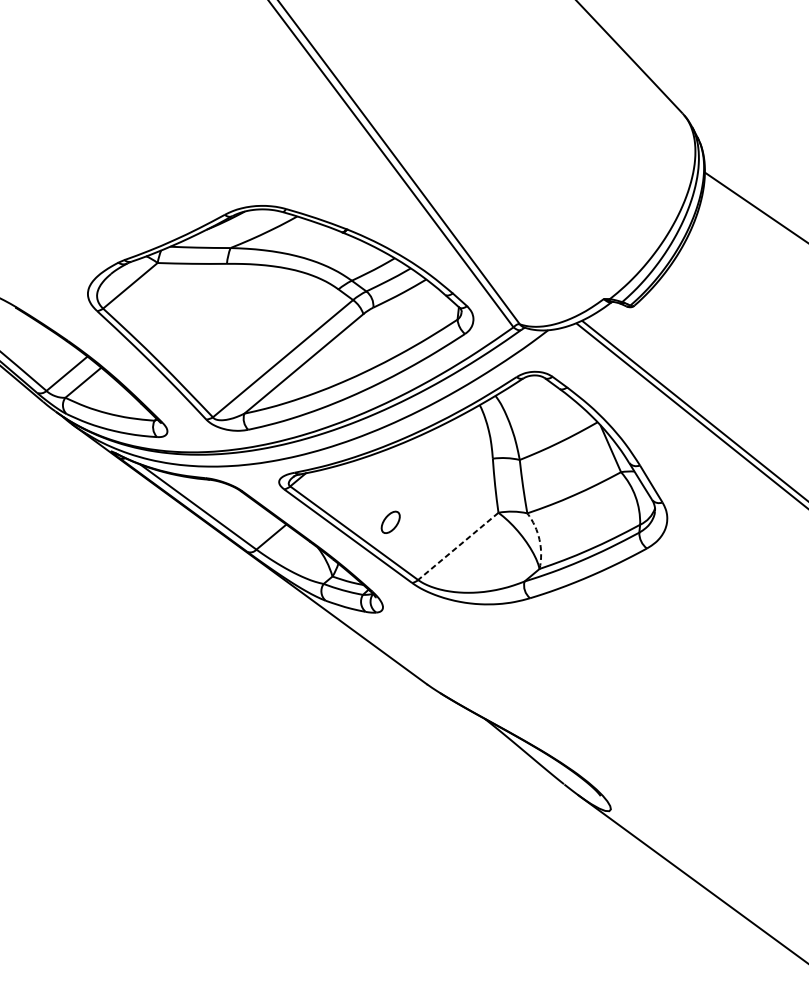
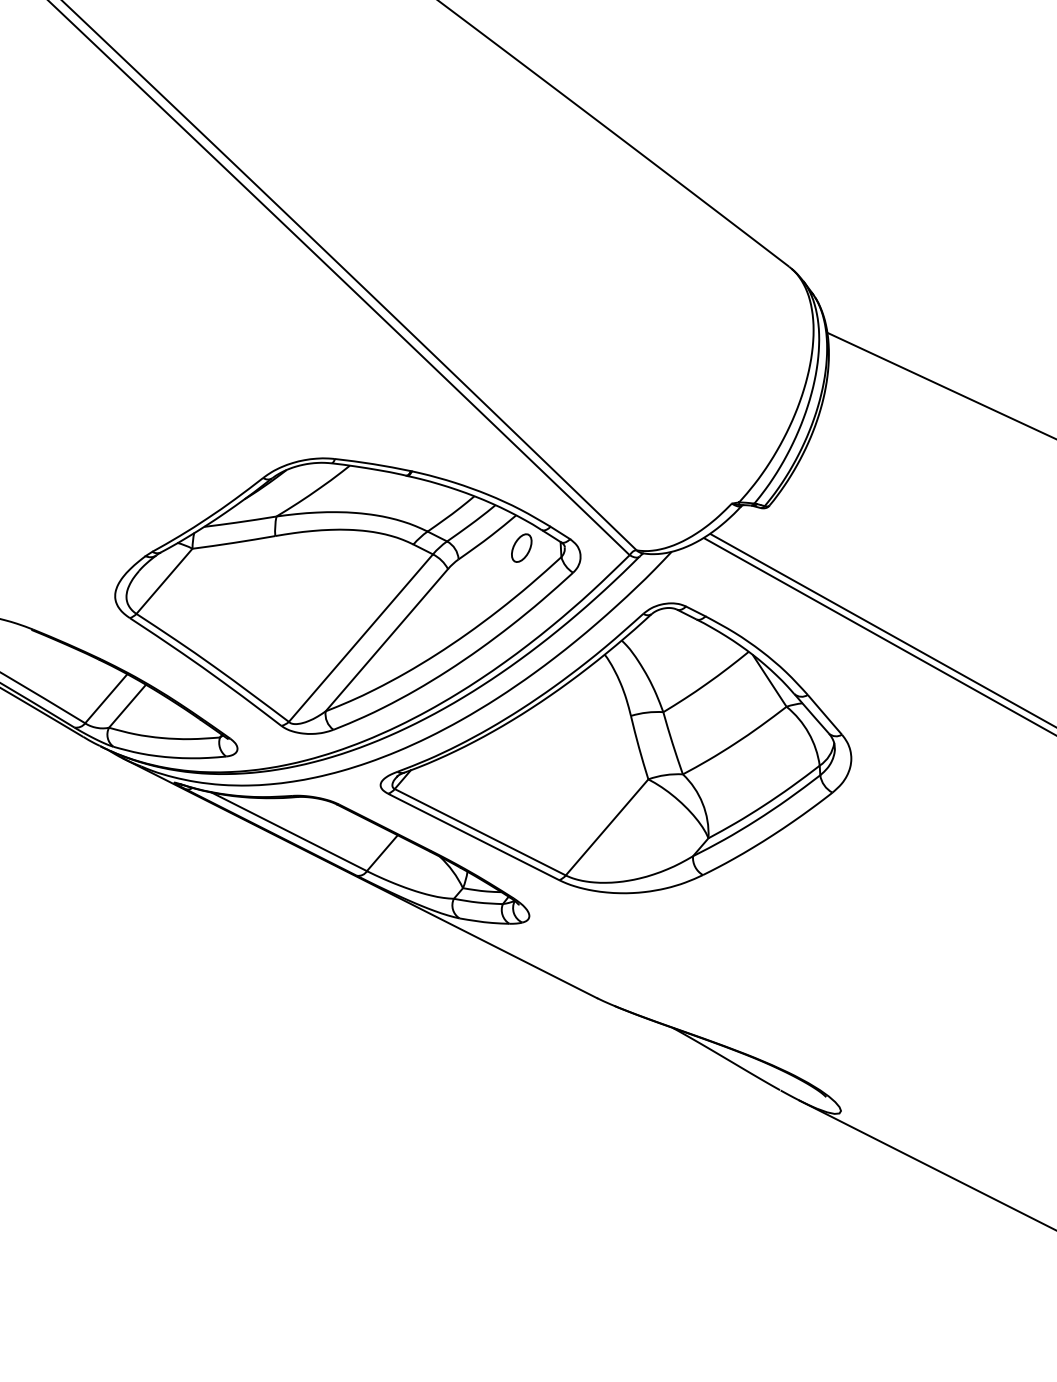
part: (390, 521) -> (521, 547), moved
arc: (539, 539) -> (702, 803), dashed -> solid
line: (457, 546) -> (606, 827), dashed -> solid

